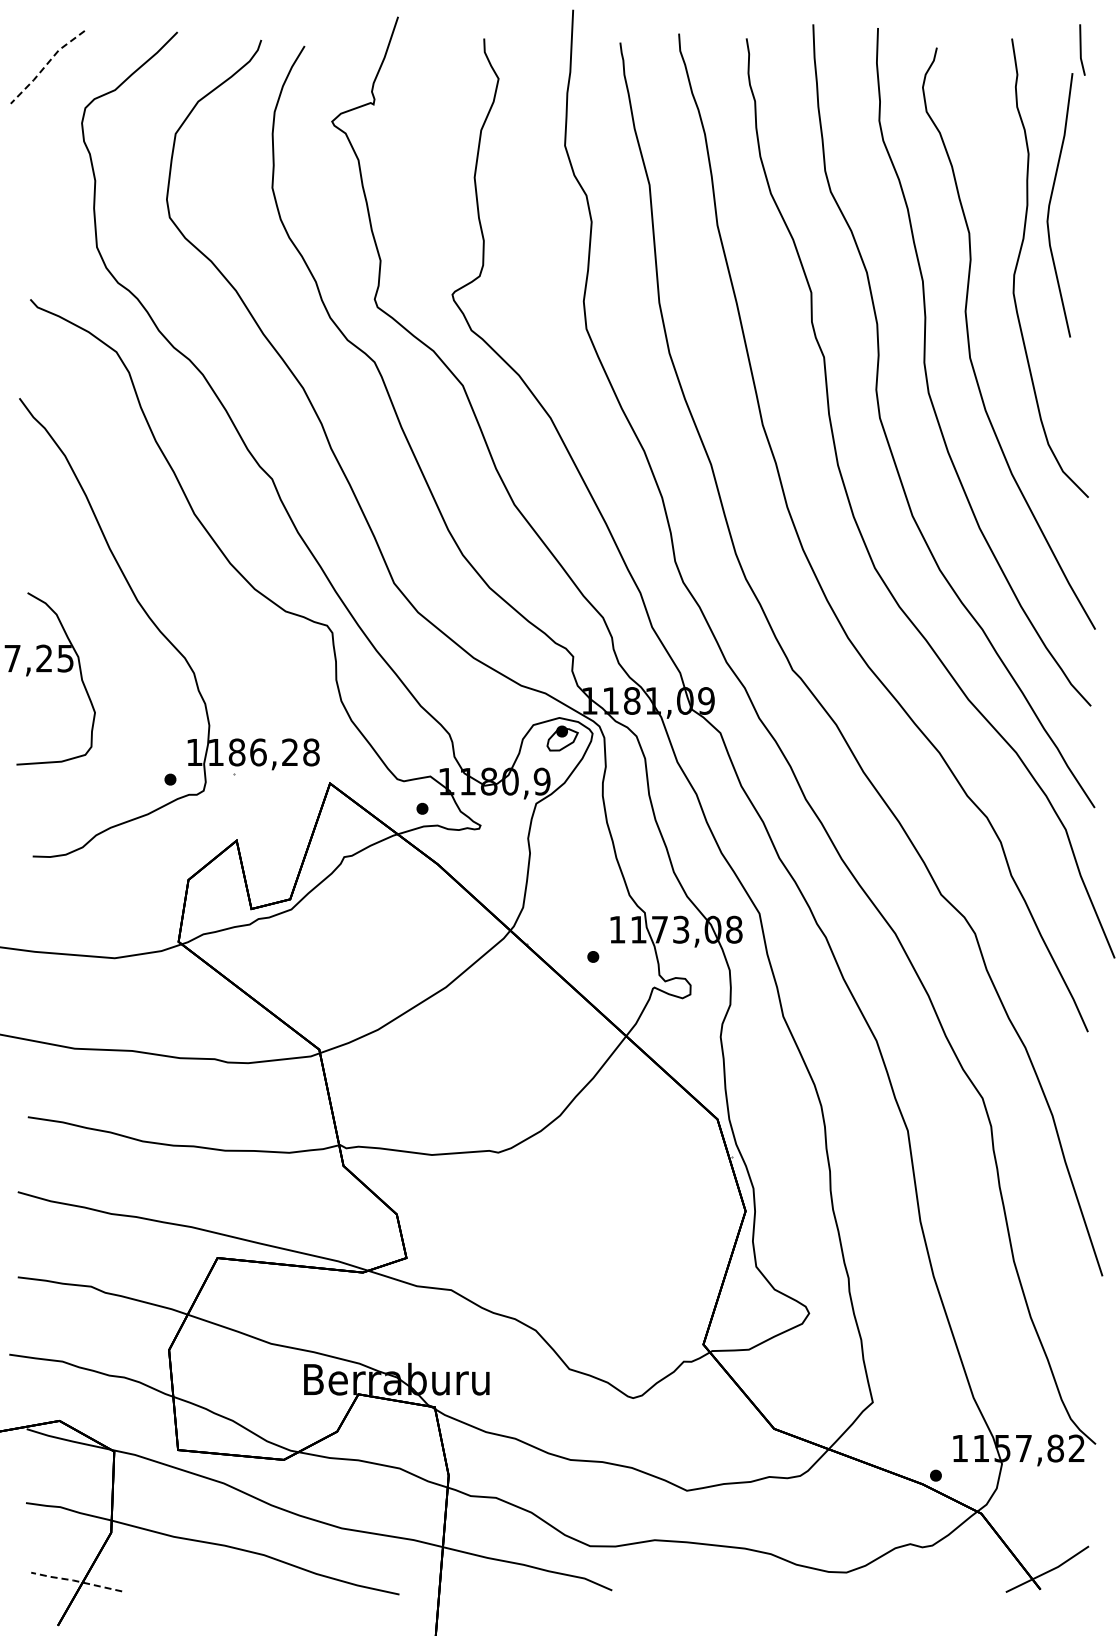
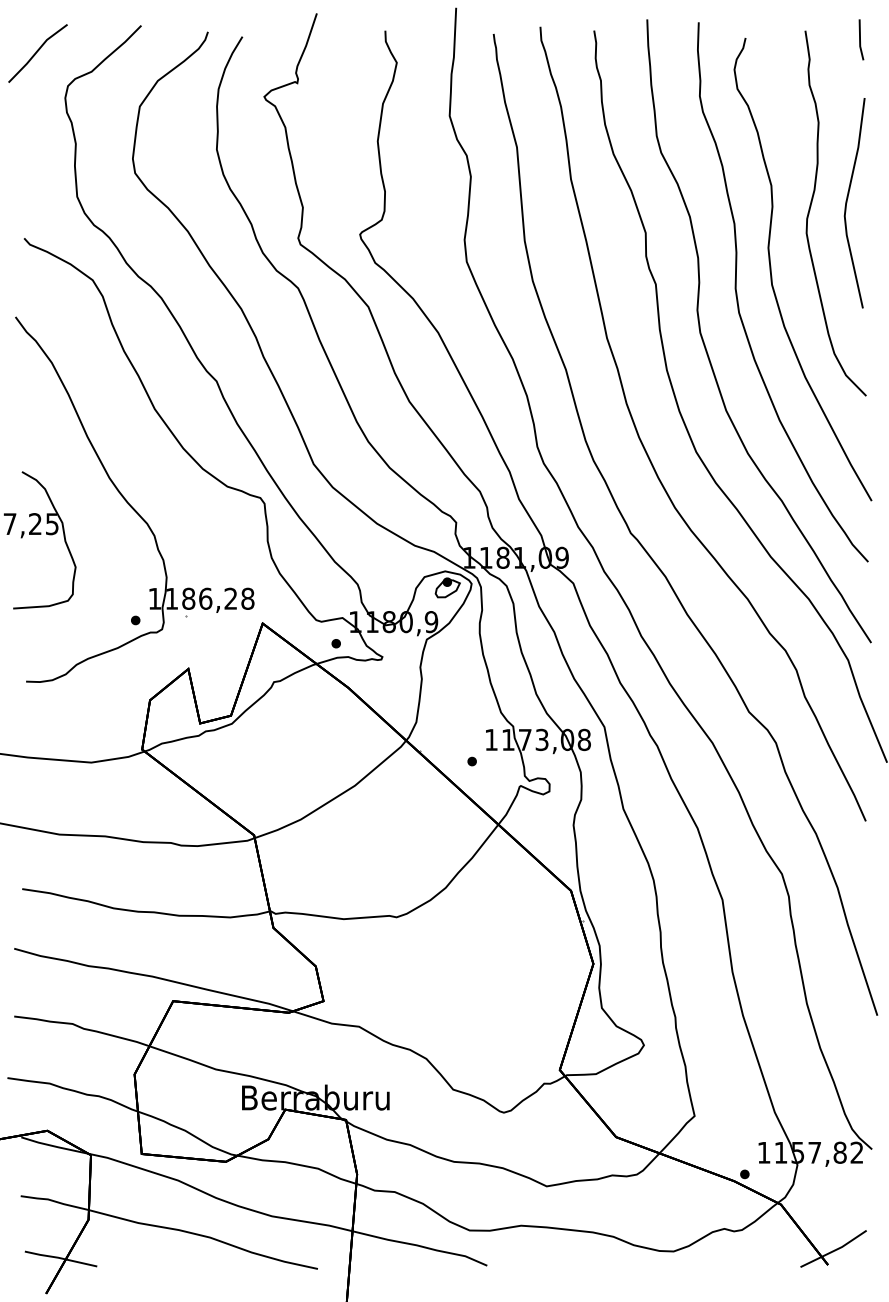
line: (46, 65) -> (37, 52), dashed -> solid
curve: (1050, 205) -> (847, 203), moved
line: (75, 1580) -> (60, 1257), dashed -> solid

